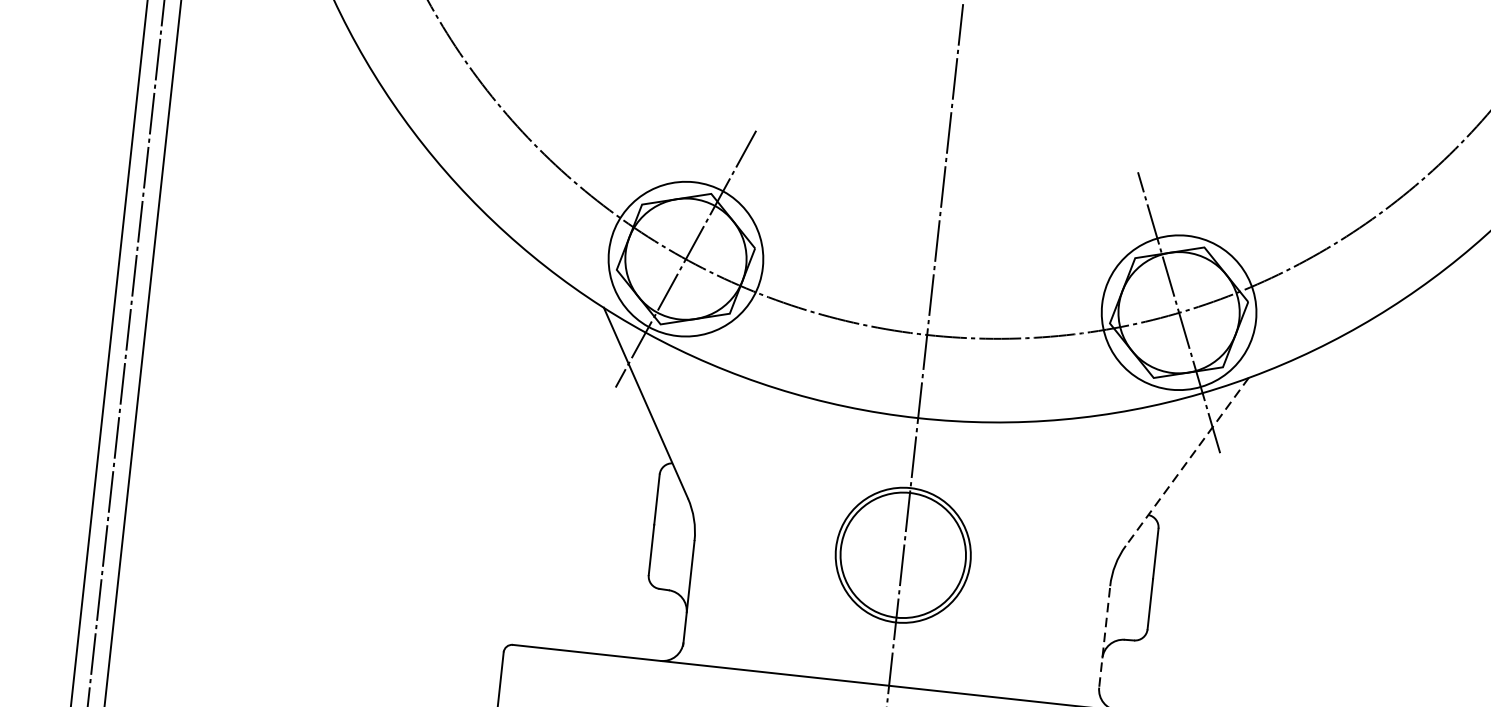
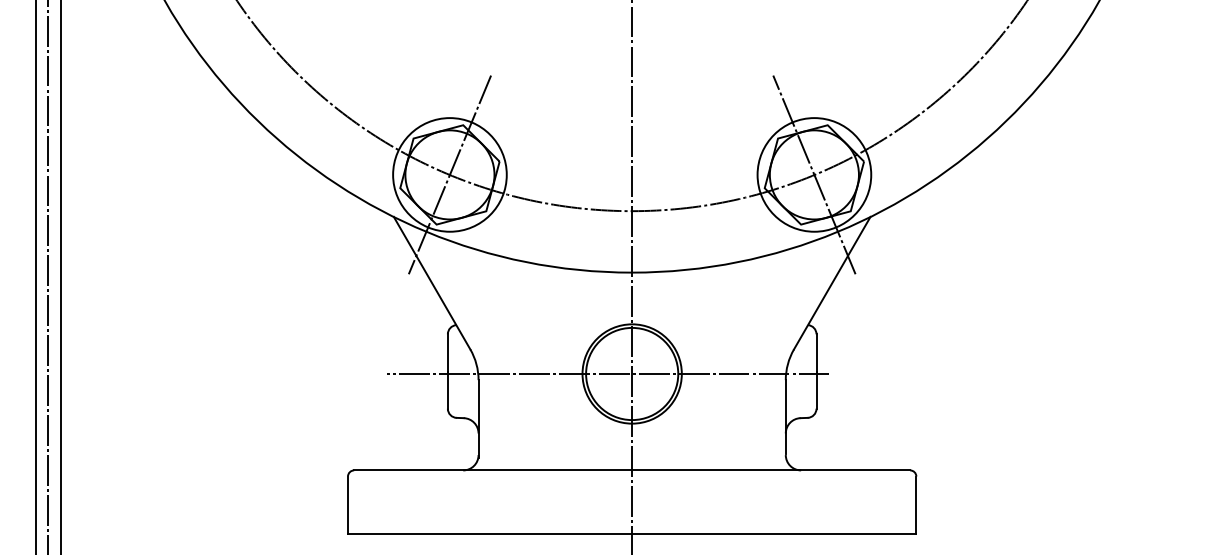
line: (1187, 462) -> (832, 283), dashed -> solid
line: (871, 552) -> (608, 374), added
line: (1104, 635) -> (785, 416), dashed -> solid

